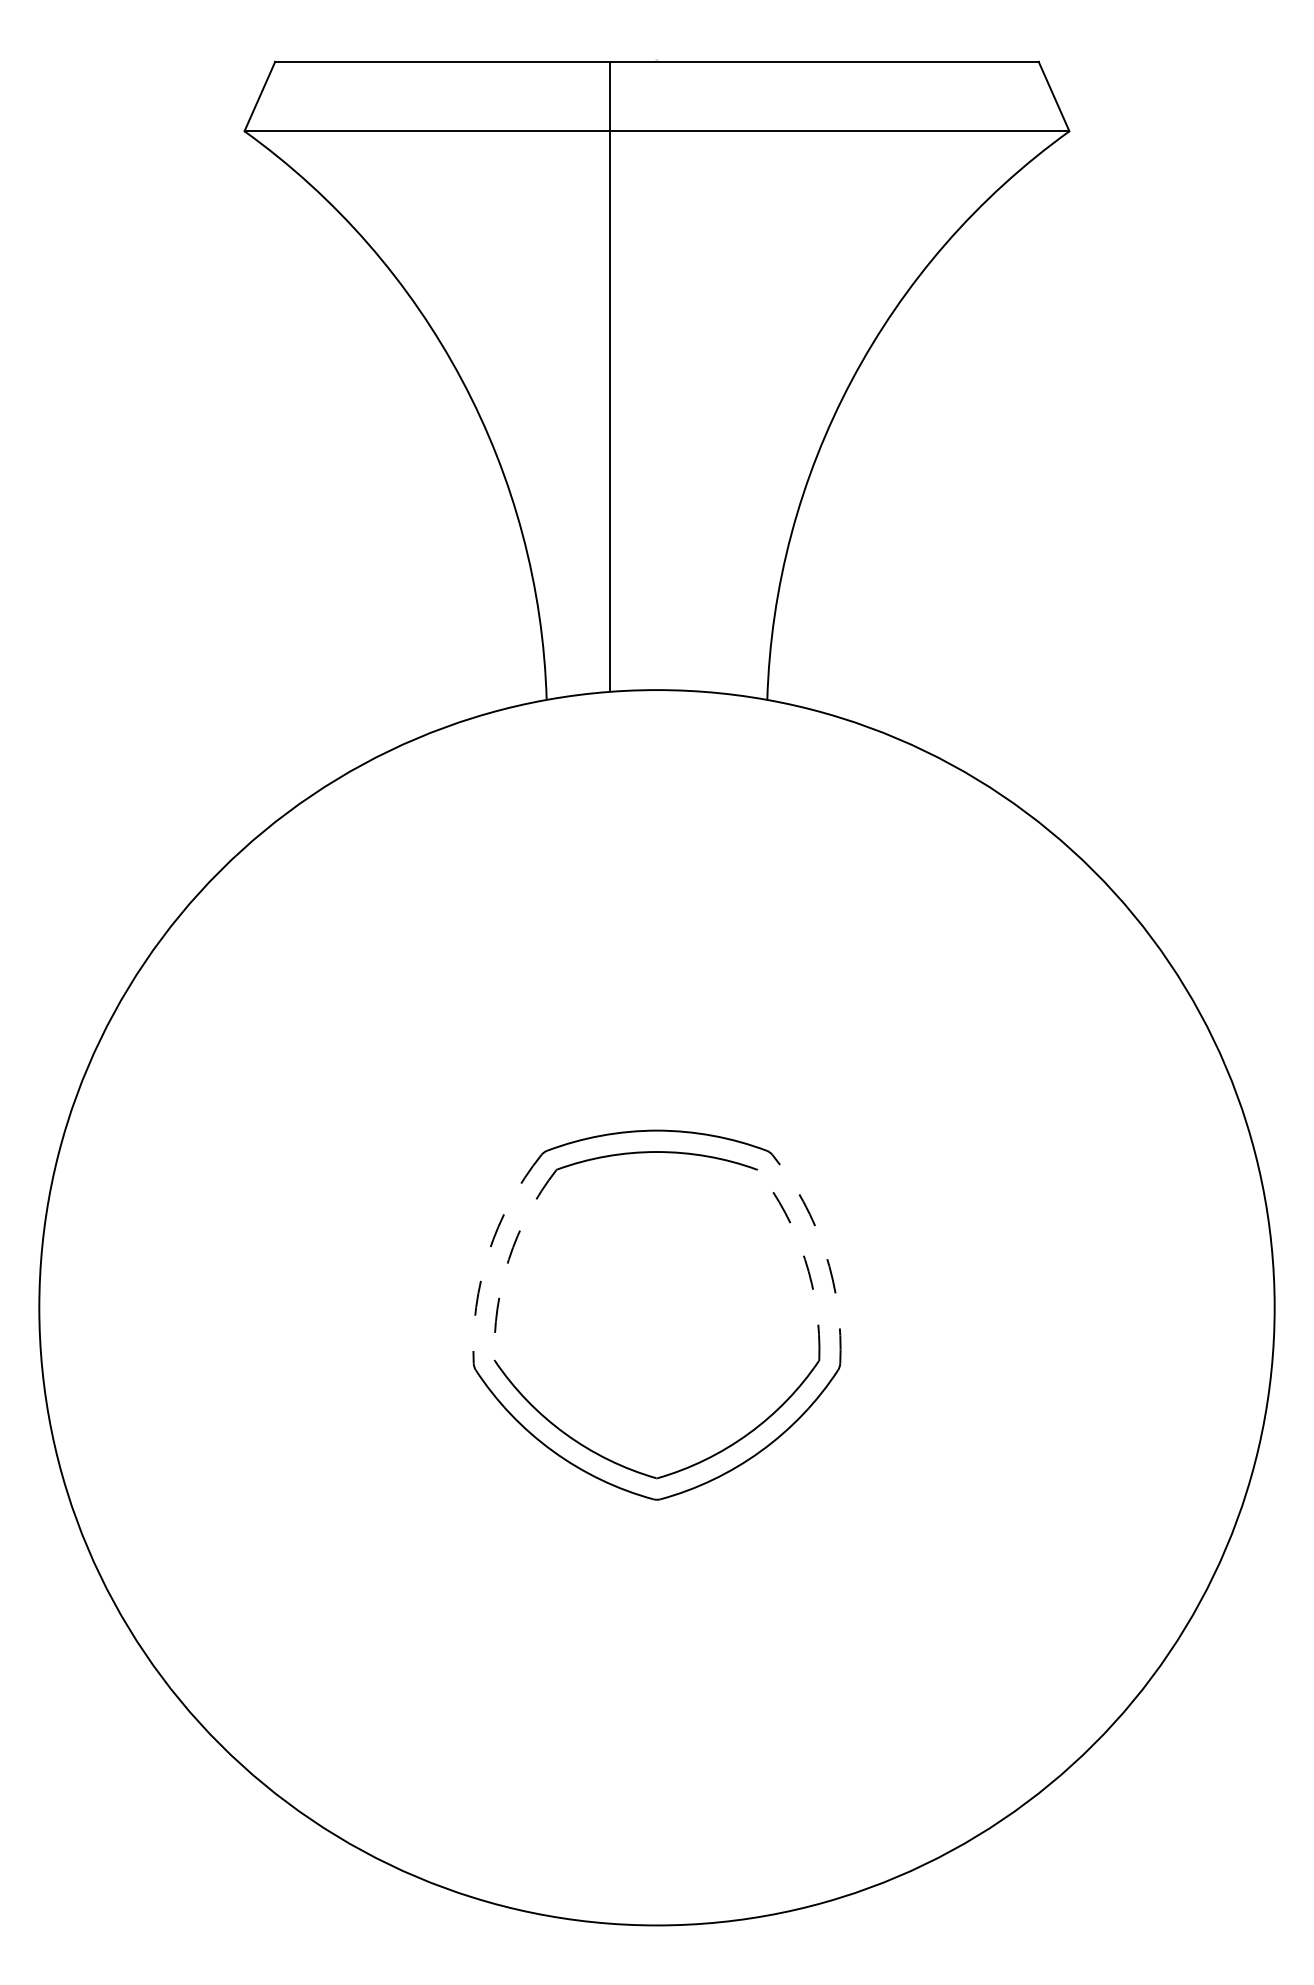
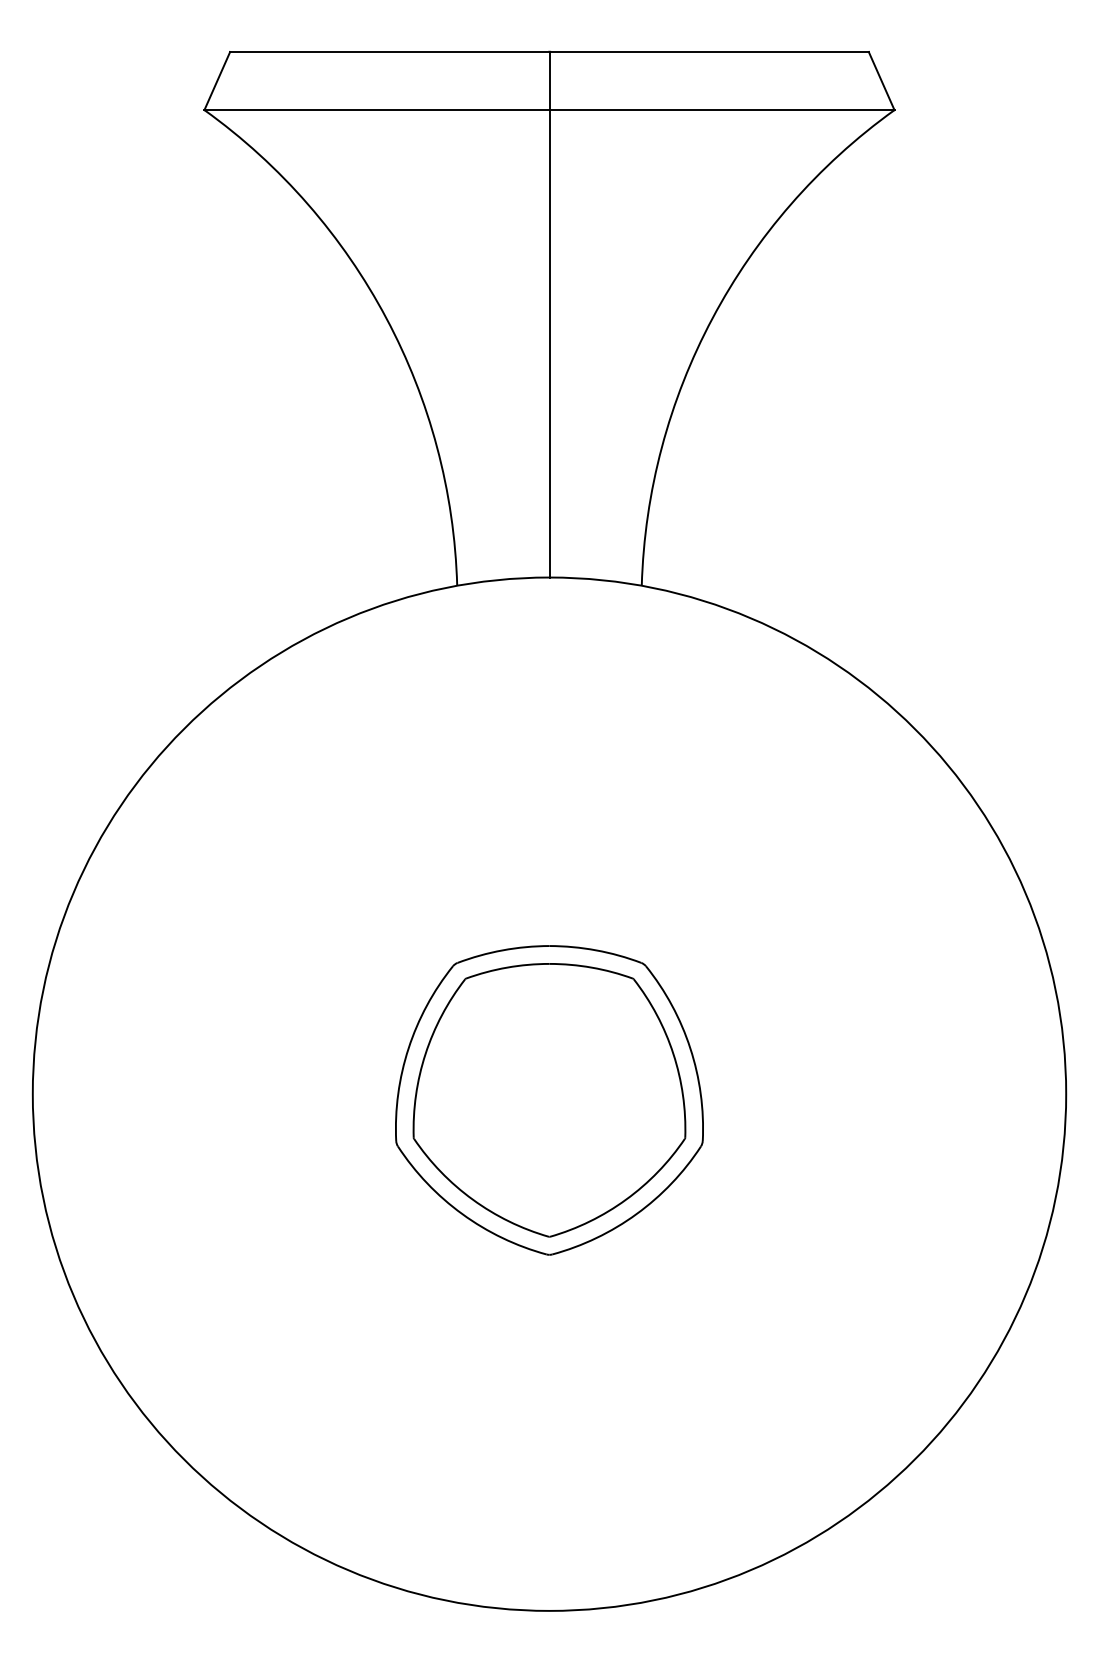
line: (610, 375) -> (549, 314), moved
arc: (488, 1253) -> (408, 1048), dashed -> solid
arc: (825, 1253) -> (690, 1048), dashed -> solid
arc: (508, 1259) -> (425, 1053), dashed -> solid
arc: (805, 1259) -> (673, 1053), dashed -> solid

